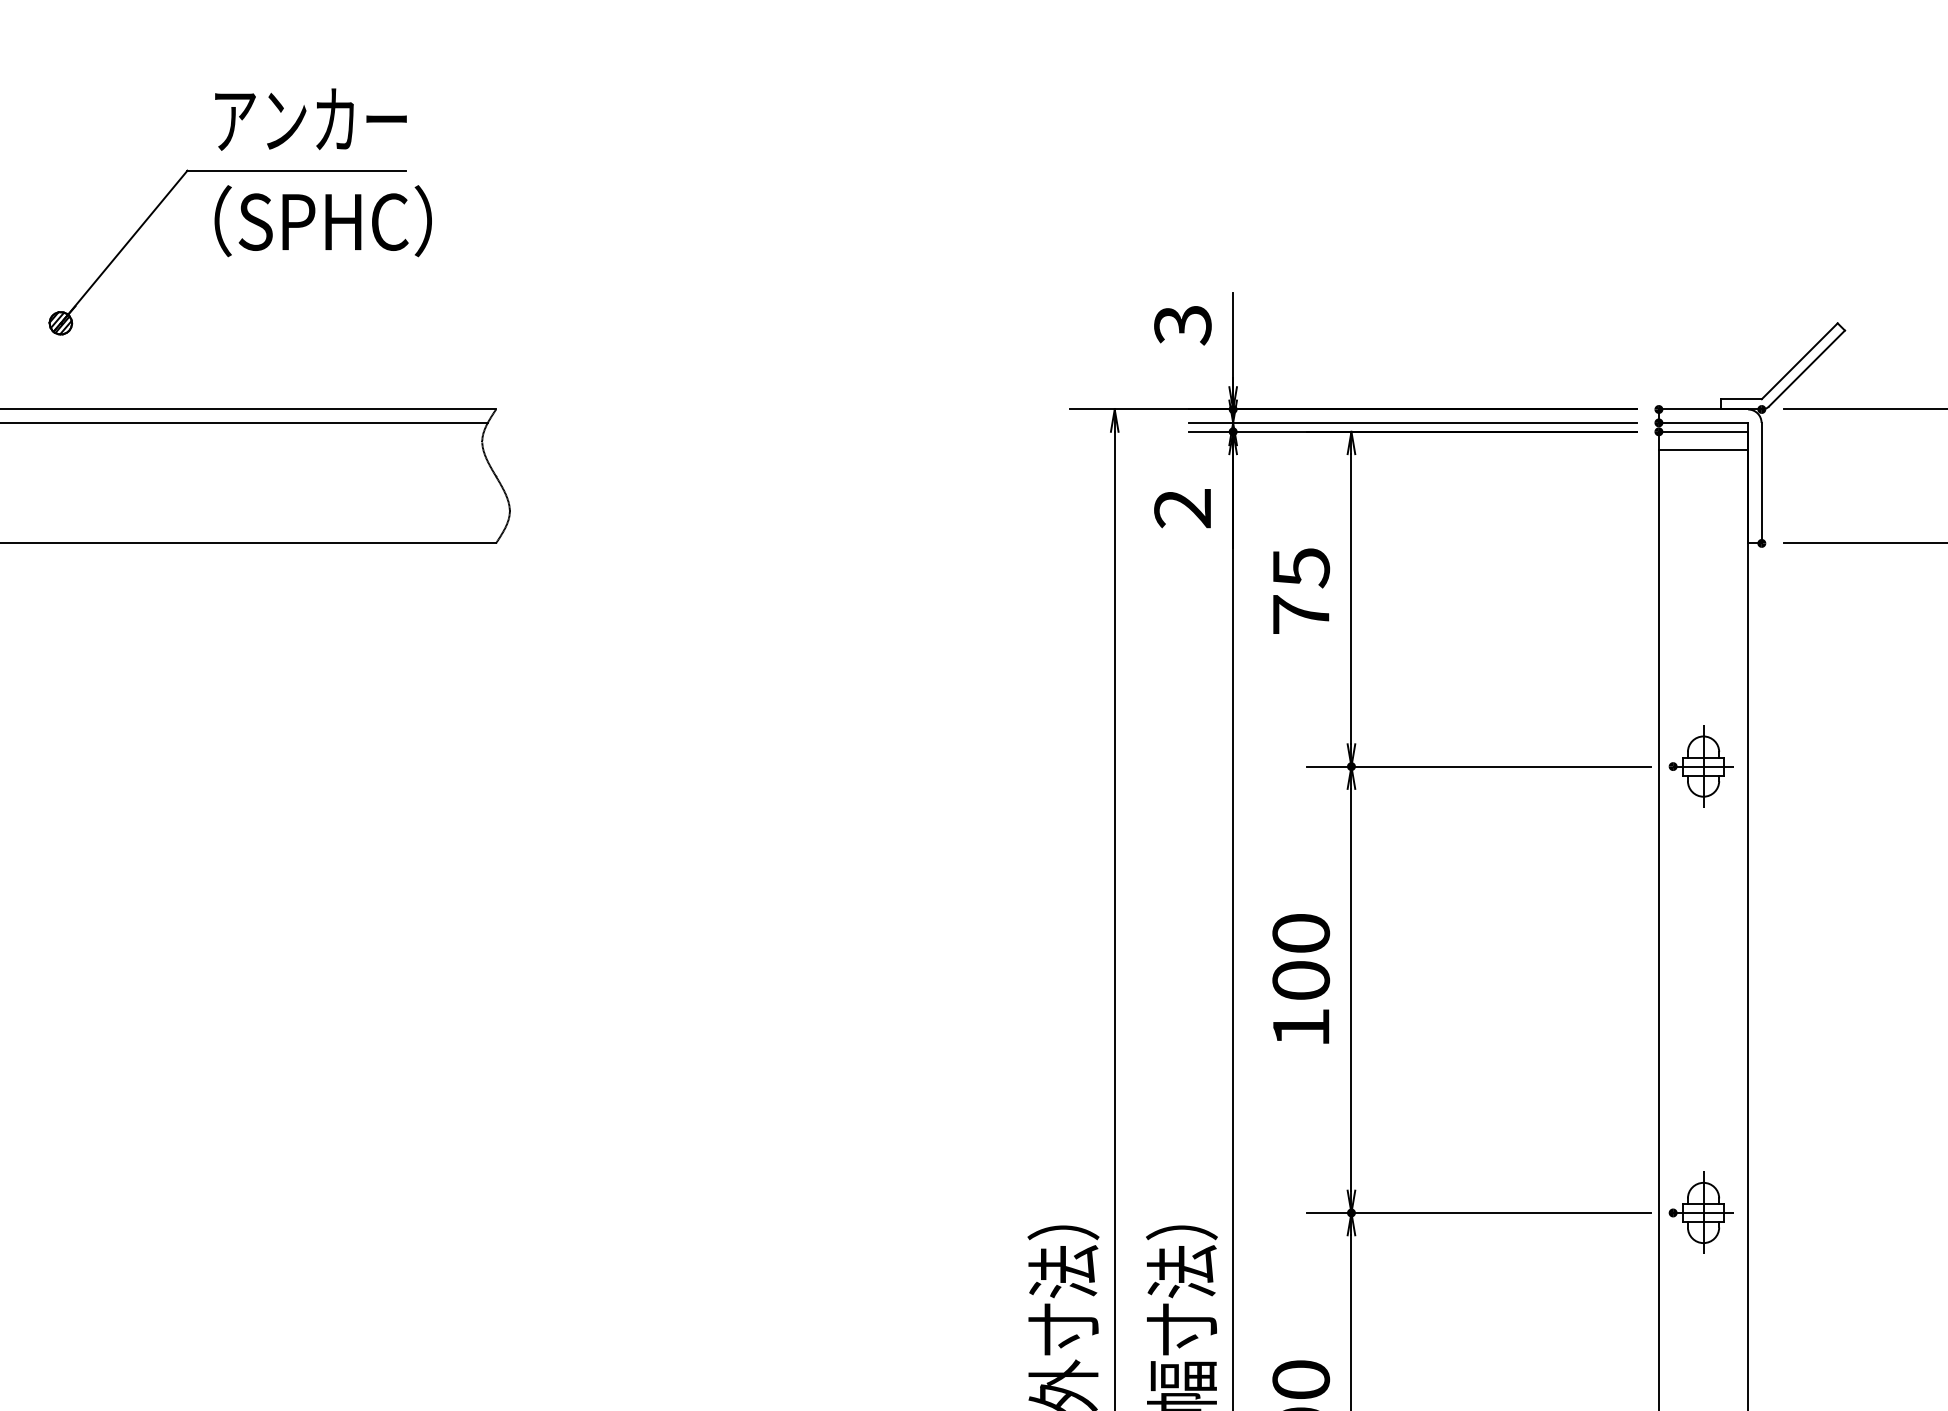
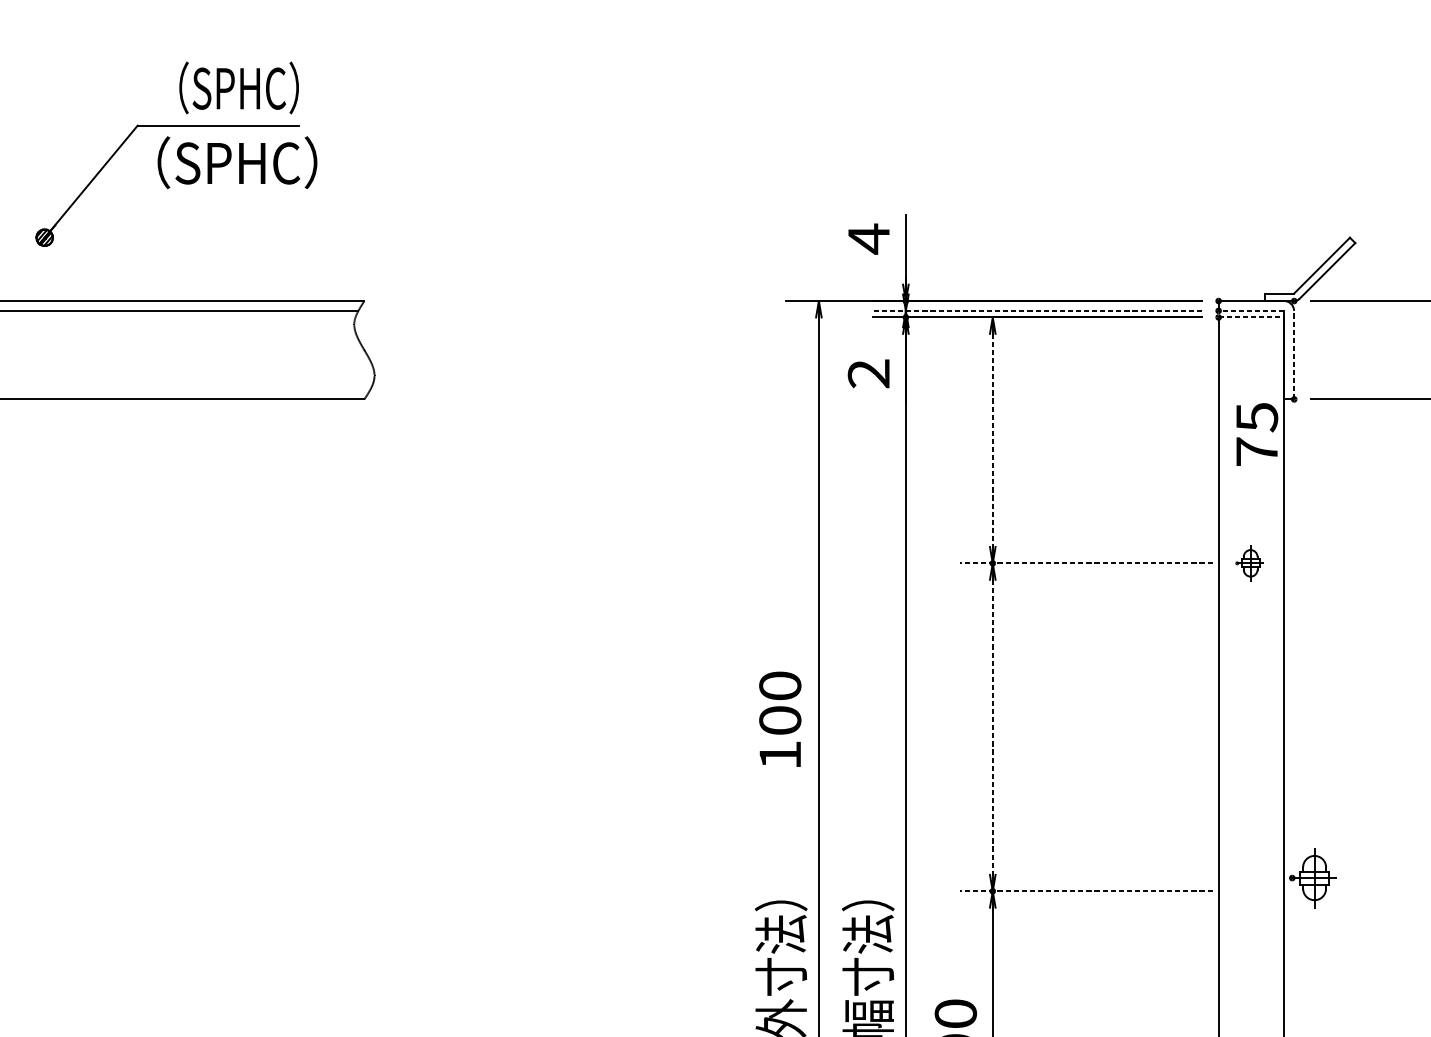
text: (310, 119) -> (228, 88), アンカー -> （SPHC）
text: (1182, 324) -> (868, 238), 3 -> 4
line: (1412, 422) -> (1037, 310), solid -> dashed
line: (1703, 422) -> (1251, 310), solid -> dashed
line: (1703, 431) -> (1251, 317), solid -> dashed
line: (1703, 449) -> (1251, 330), removed
line: (1761, 482) -> (1293, 354), solid -> dashed
text: (1301, 590) -> (1257, 434), moved
line: (1351, 599) -> (992, 440), solid -> dashed
line: (1478, 766) -> (1086, 563), solid -> dashed
part: (1700, 766) -> (1249, 563), size x0.6
text: (1301, 978) -> (780, 719), moved
line: (1351, 989) -> (992, 727), solid -> dashed
line: (1478, 1212) -> (1086, 890), solid -> dashed
part: (1700, 1212) -> (1312, 877), moved

